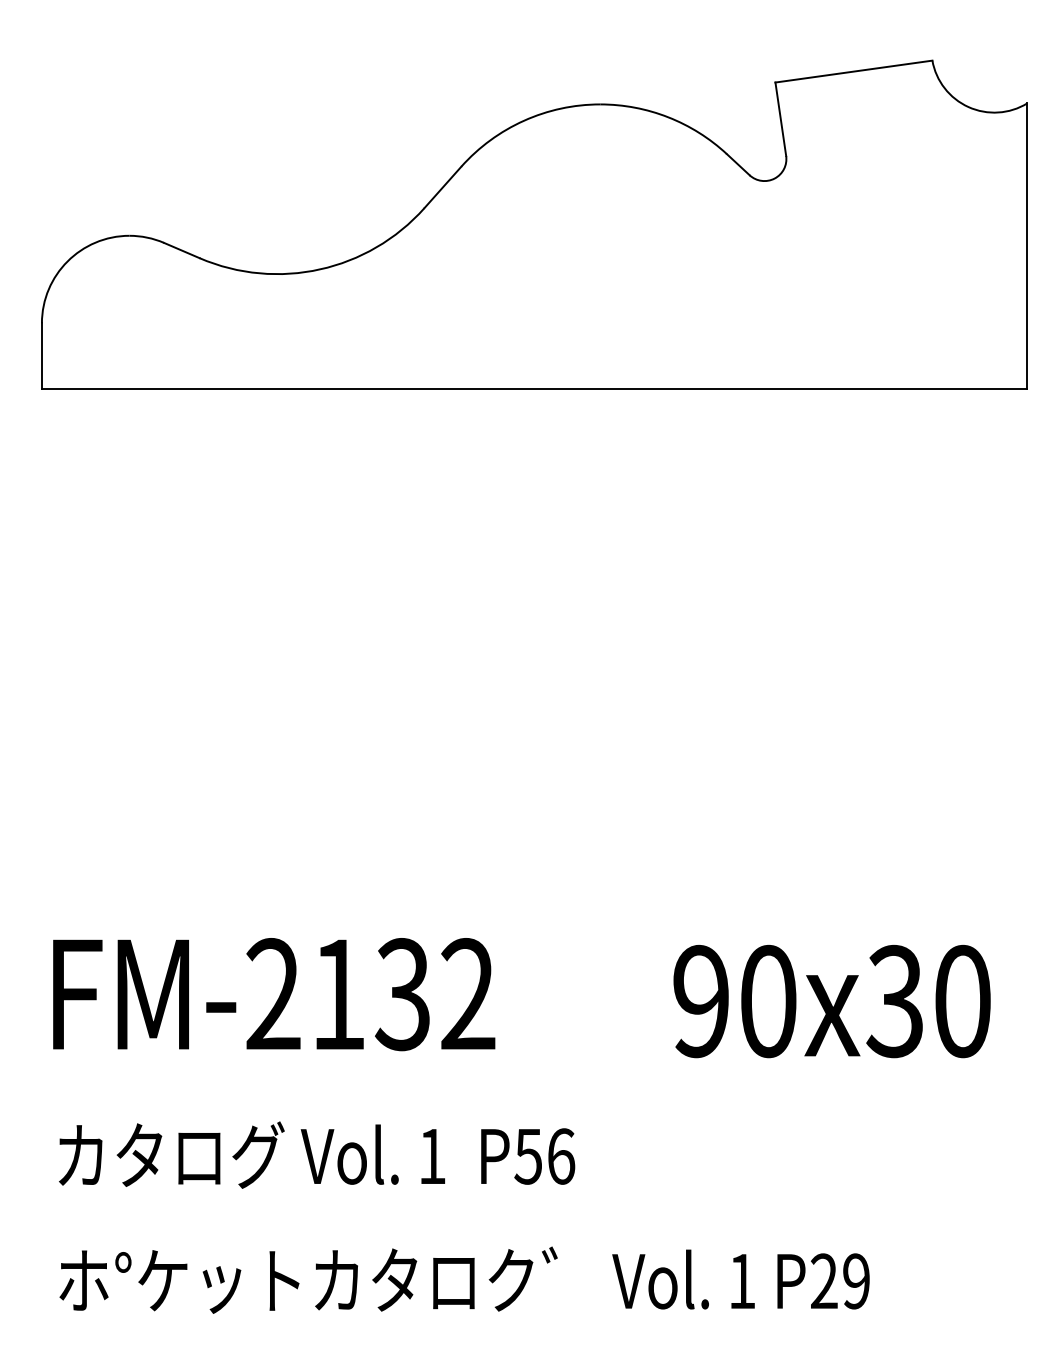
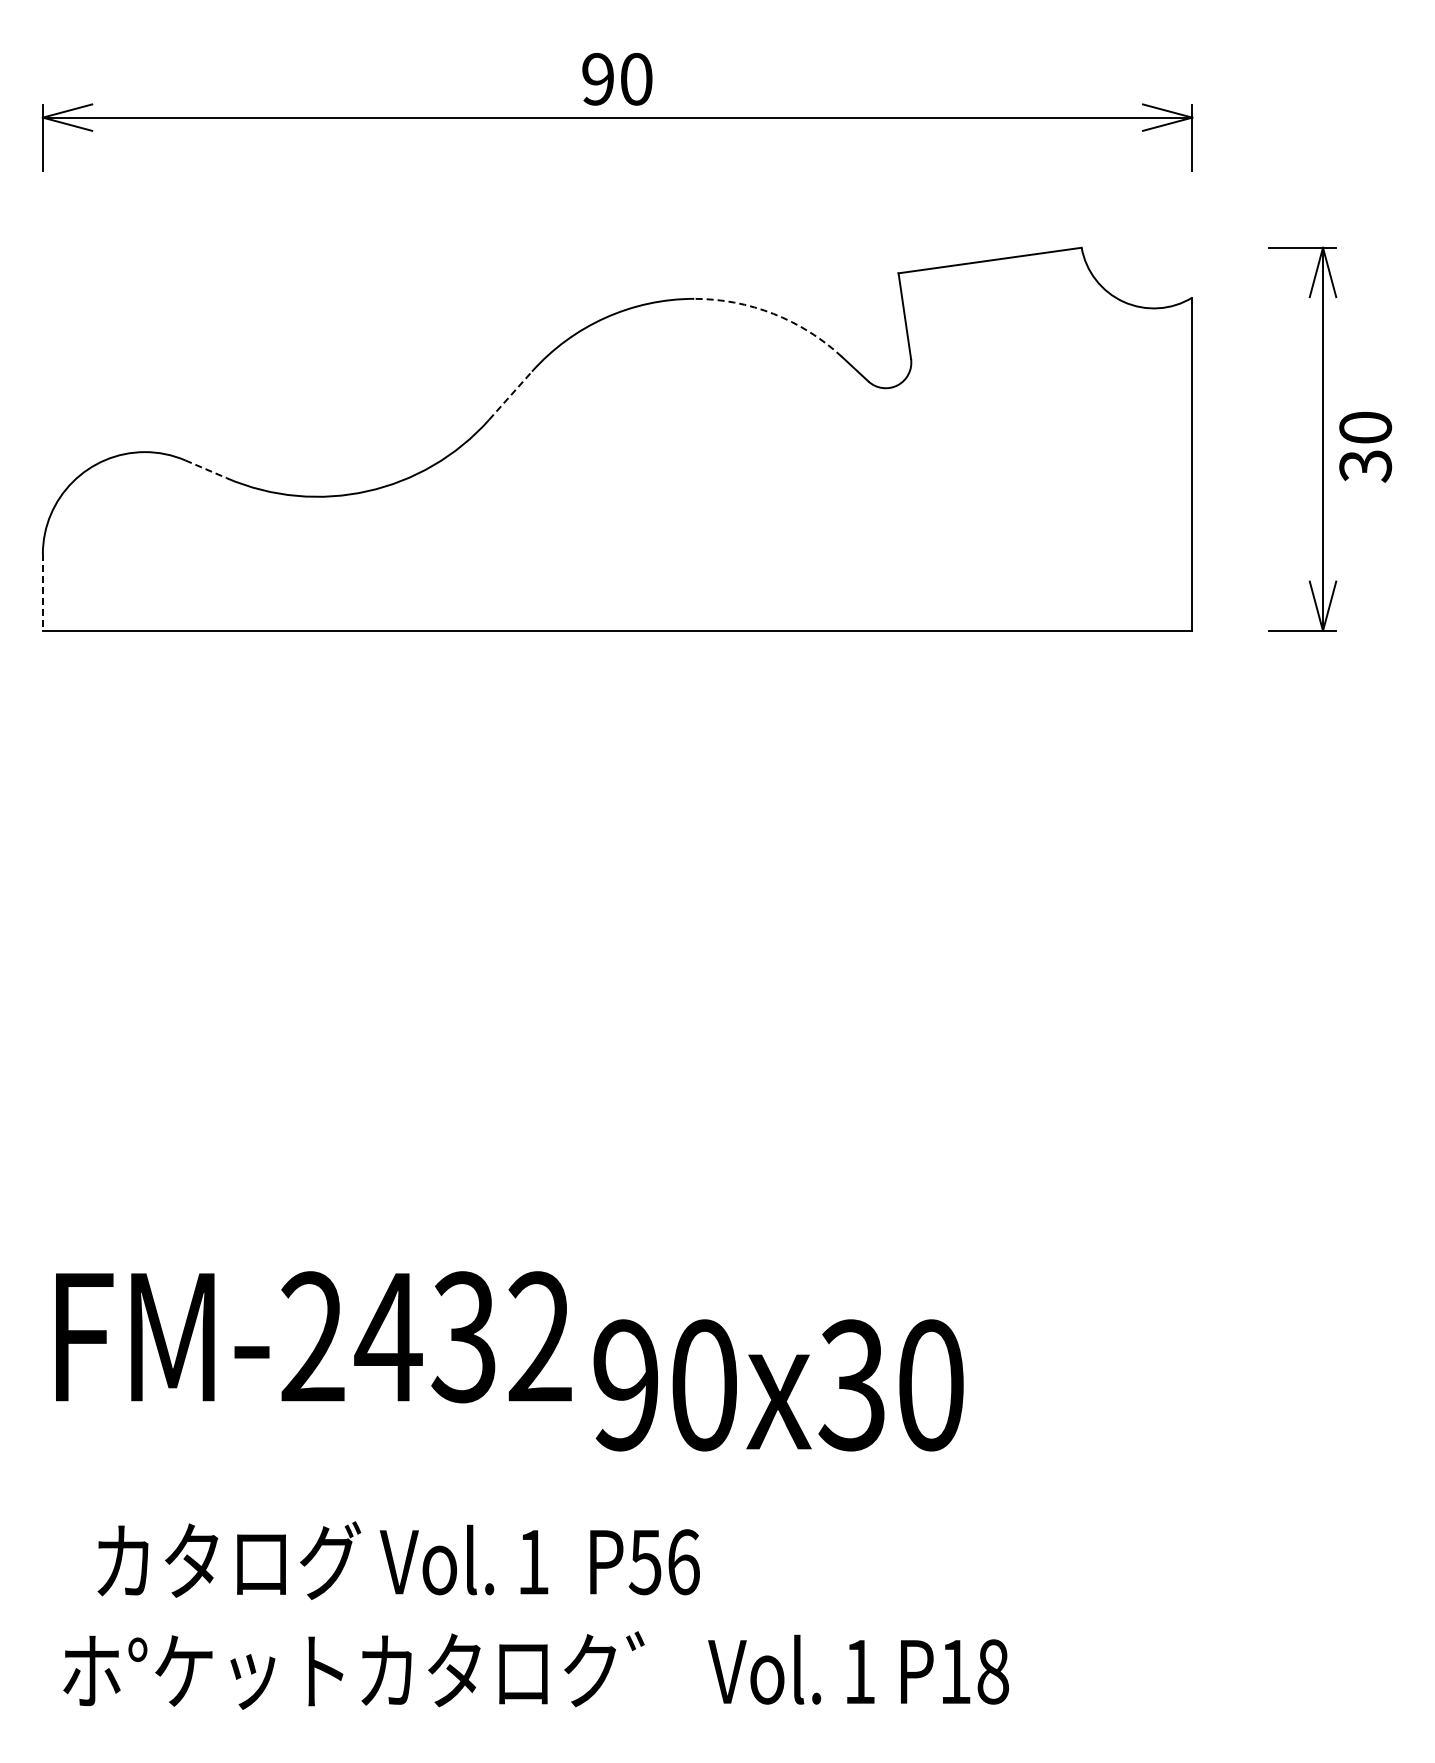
arc: (668, 116) -> (773, 313), solid -> dashed
line: (442, 187) -> (510, 395), solid -> dashed
line: (182, 250) -> (206, 469), solid -> dashed
line: (41, 357) -> (42, 593), solid -> dashed
text: (338, 994) -> (388, 1337), FM-2132 -> FM-2432
text: (831, 1001) -> (778, 1385), moved
text: (316, 1155) -> (398, 1560), moved
text: (840, 1281) -> (974, 1671), P29 -> P18

